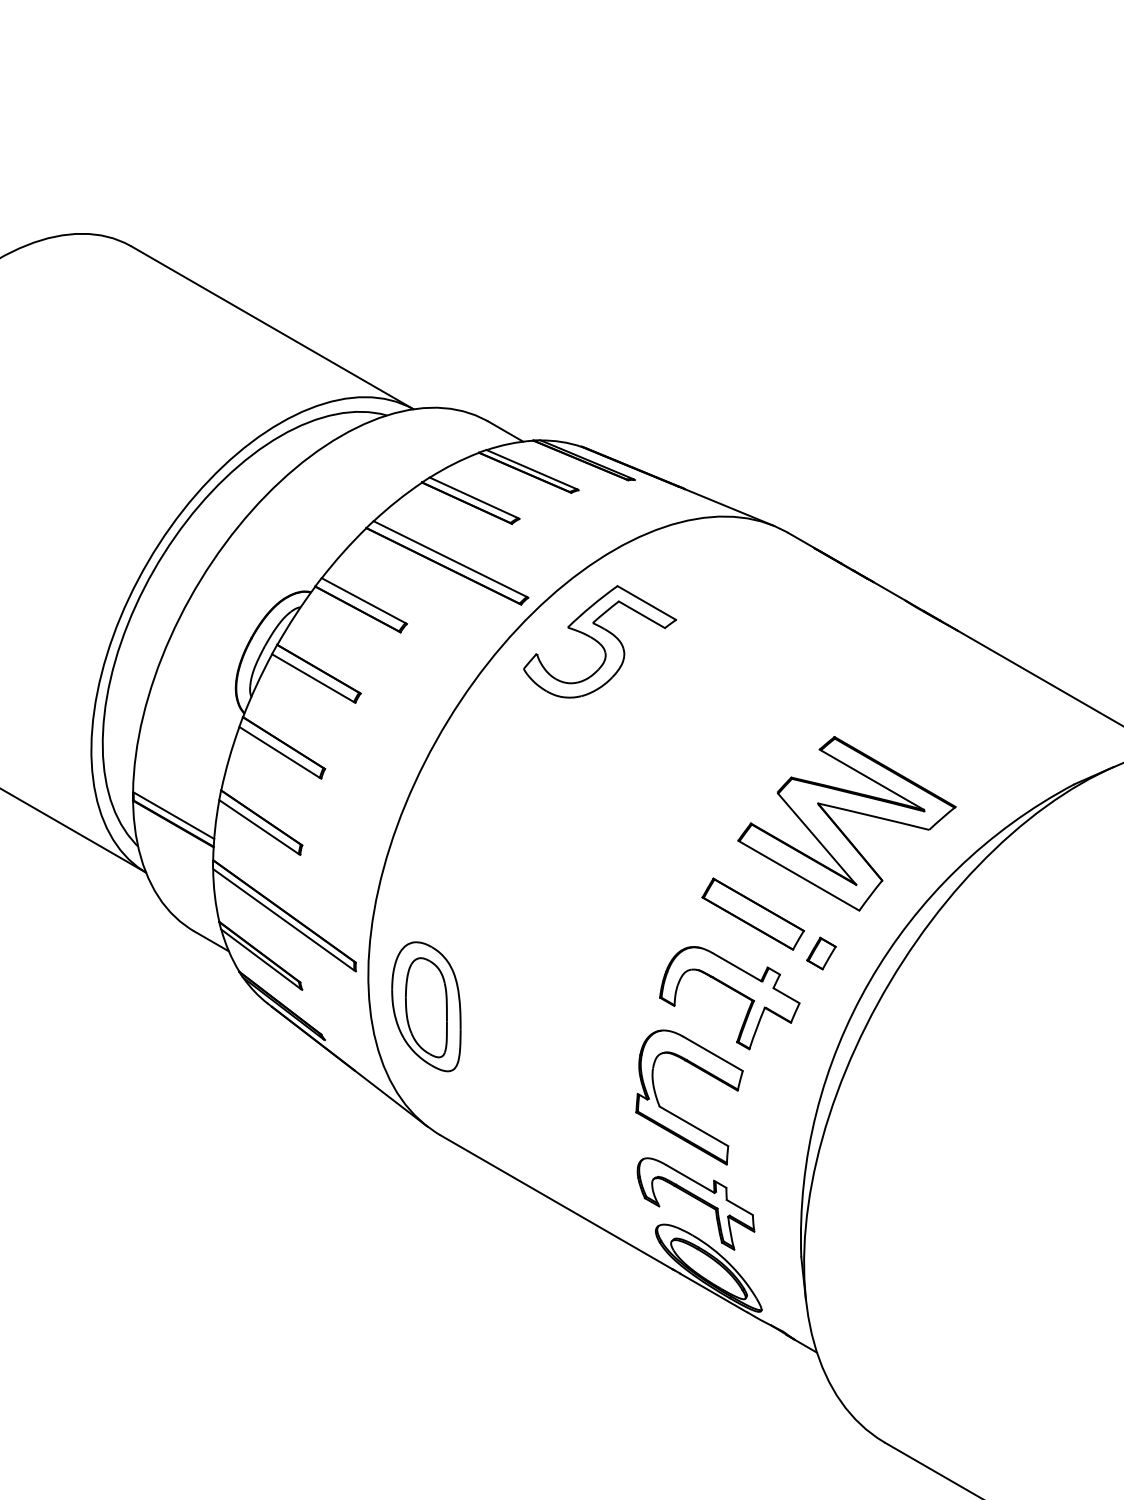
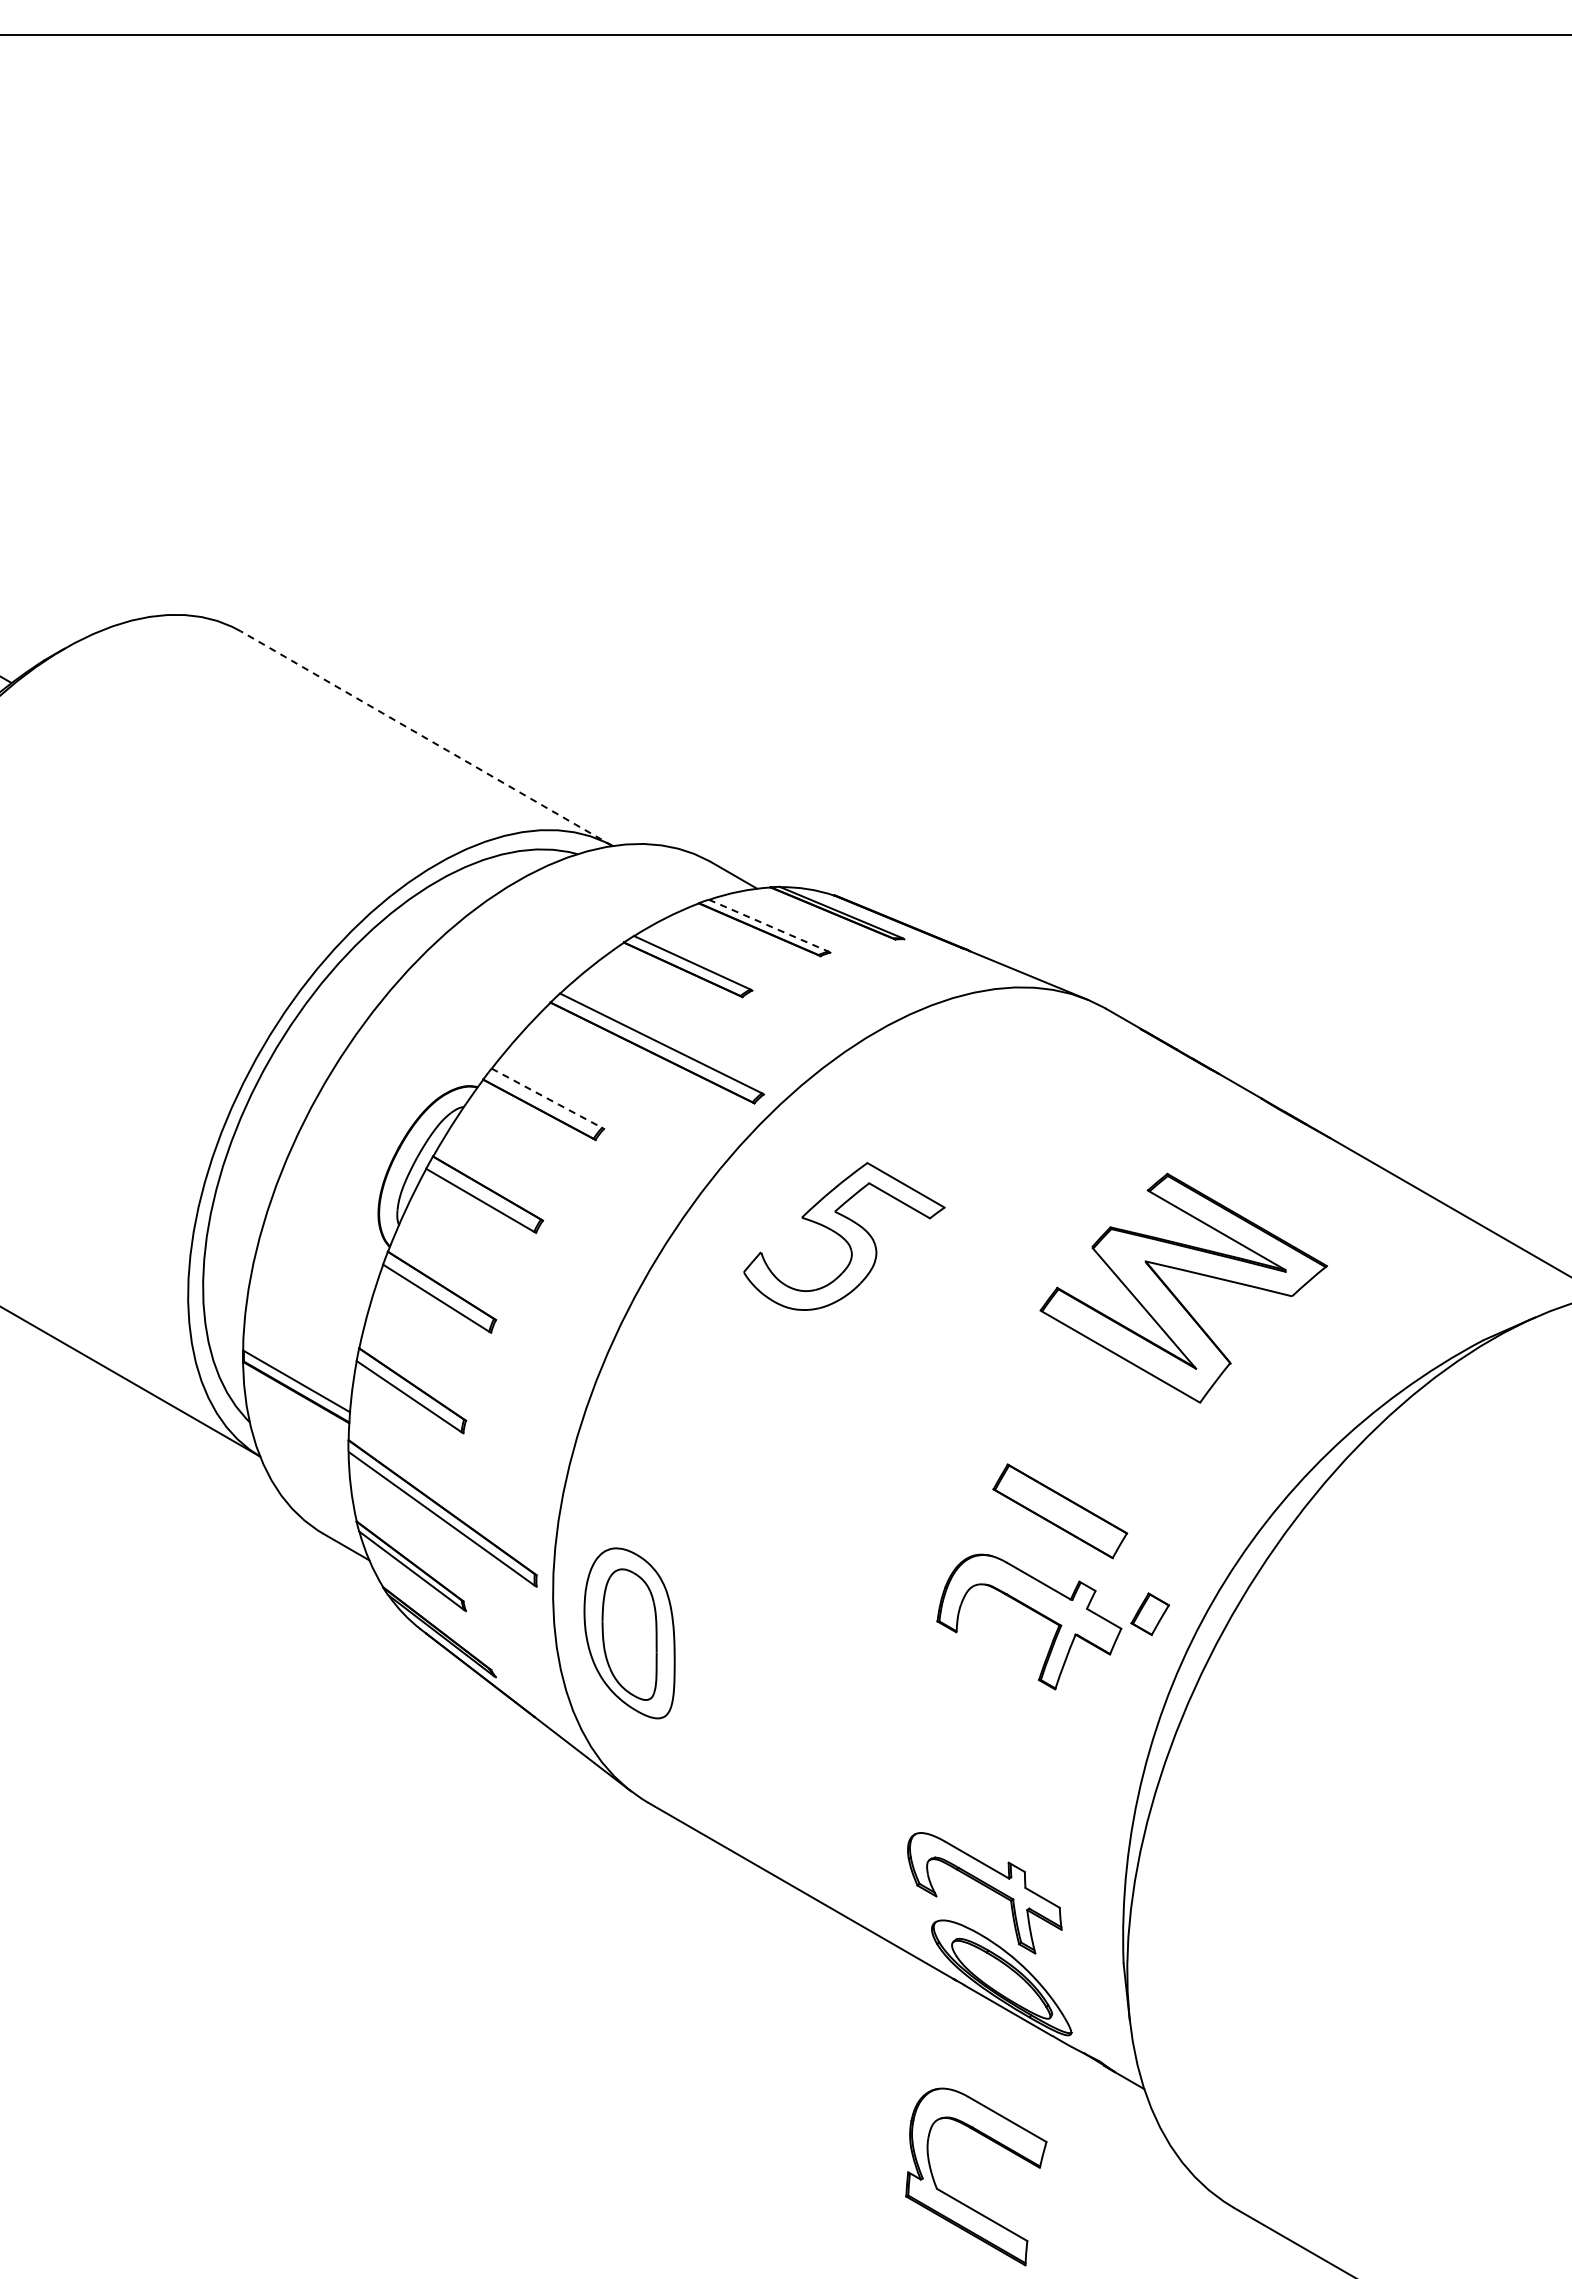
line: (272, 327) -> (426, 738), solid -> dashed
line: (532, 469) -> (769, 925), solid -> dashed
line: (363, 600) -> (546, 1098), solid -> dashed
part: (600, 641) -> (844, 1236), moved
part: (840, 829) -> (1175, 1295), moved
part: (820, 952) -> (1149, 1613), moved
part: (676, 1115) -> (959, 2200), moved

